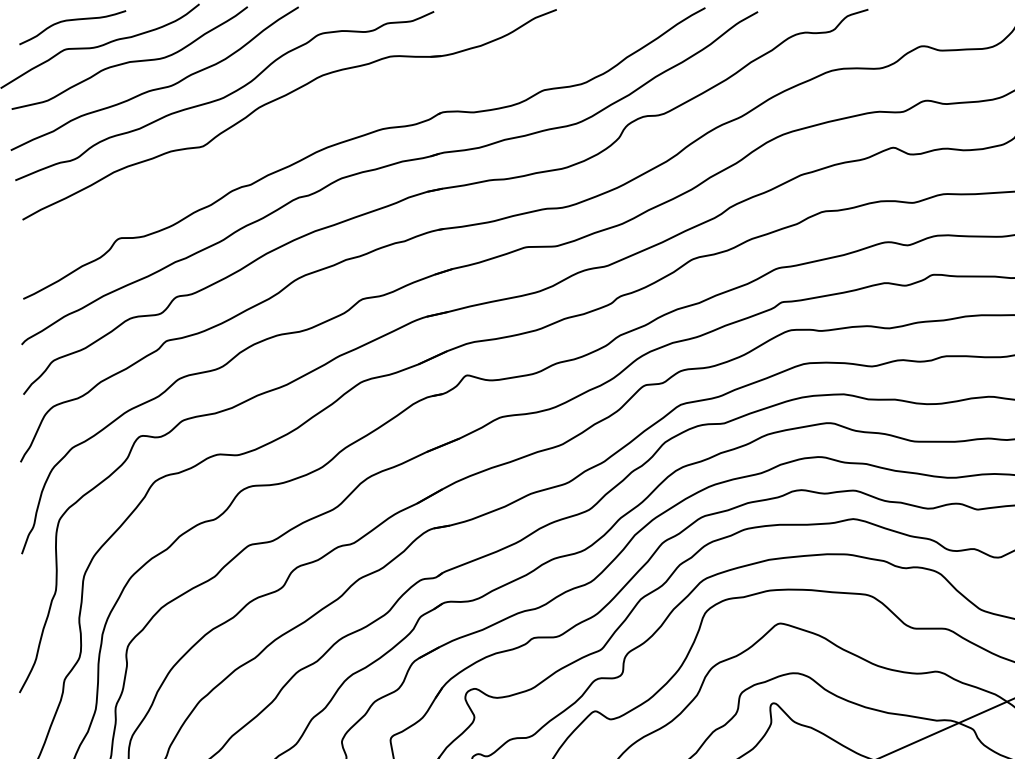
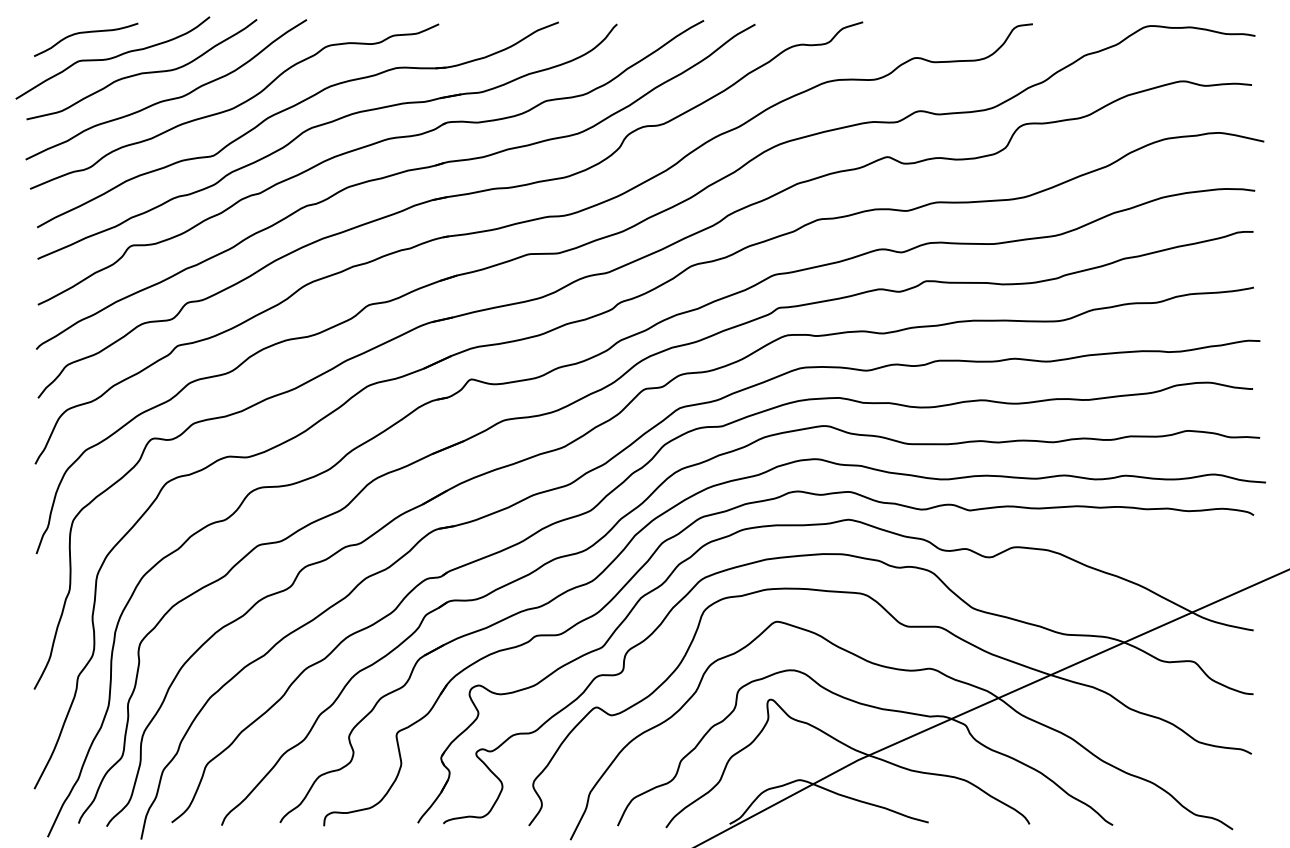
part: (315, 115) -> (323, 125), added

